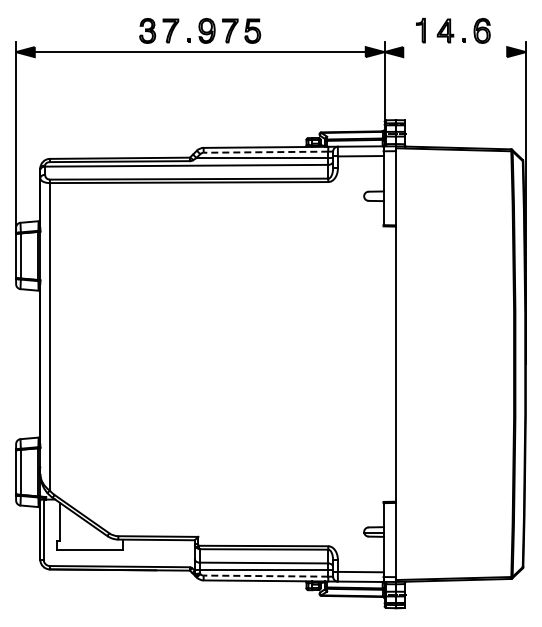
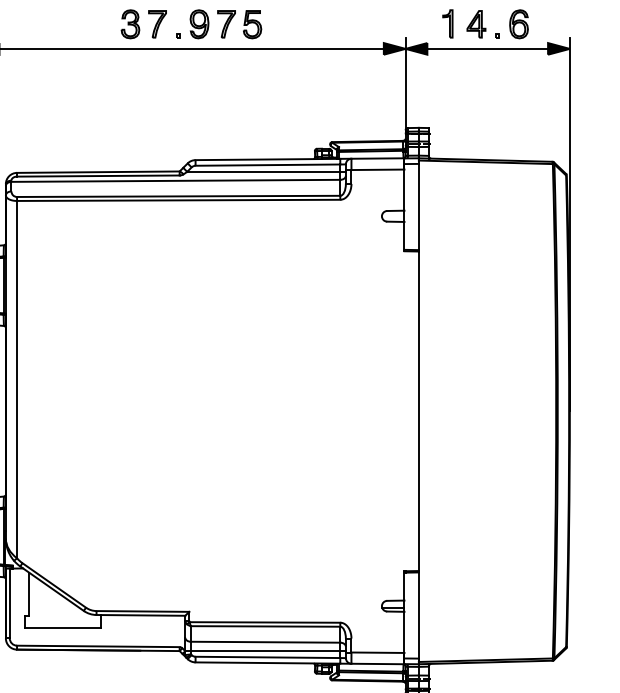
line: (455, 52) -> (488, 49), added
line: (265, 152) -> (267, 165), dashed -> solid
line: (265, 576) -> (267, 657), dashed -> solid

